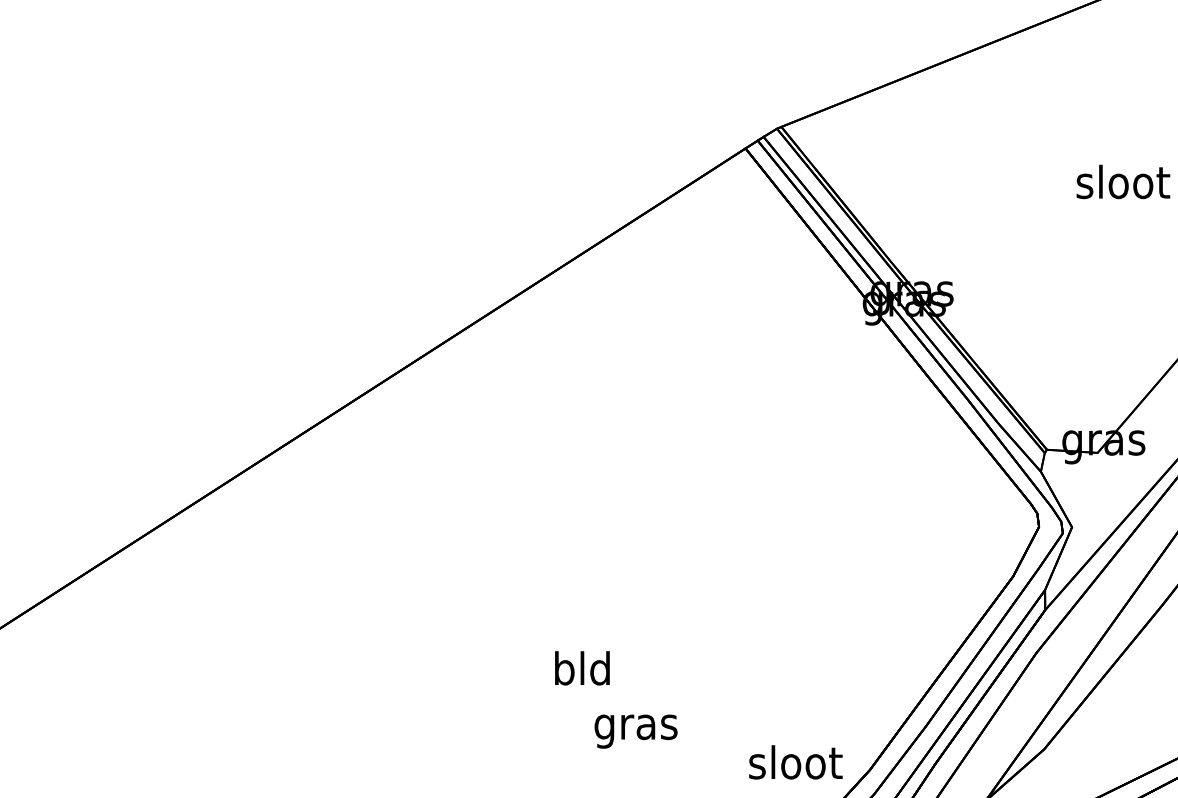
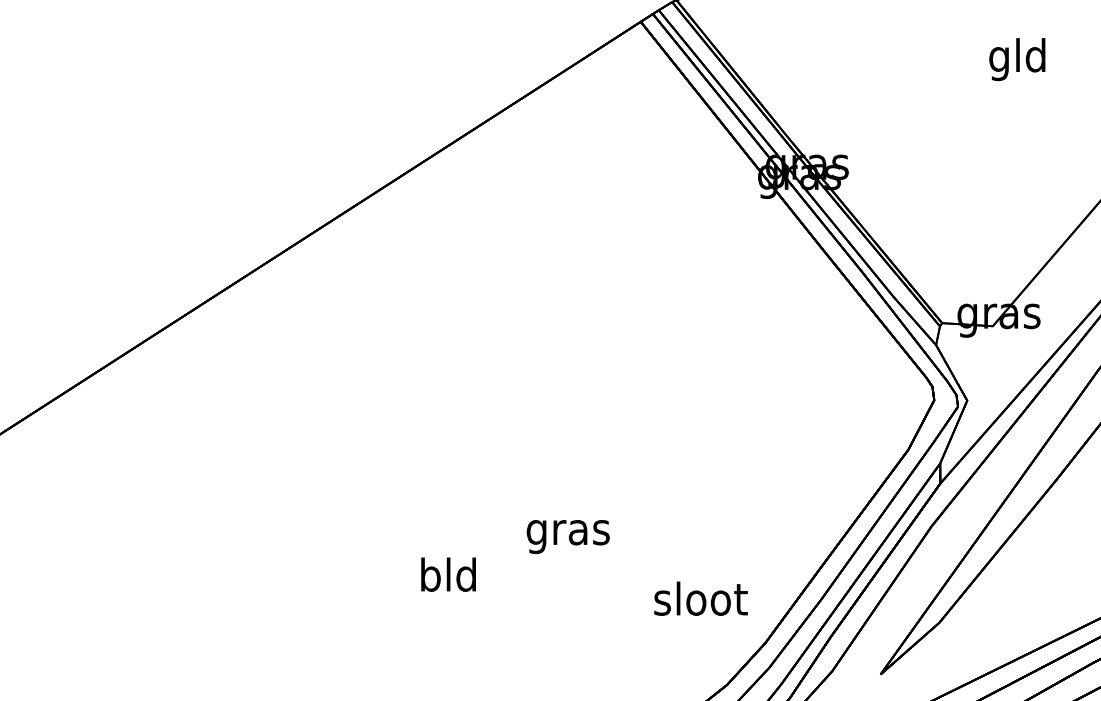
text: (1123, 185) -> (1018, 58), sloot -> gld
text: (582, 668) -> (448, 574), moved
text: (635, 731) -> (567, 536), moved
text: (795, 762) -> (700, 598), moved

